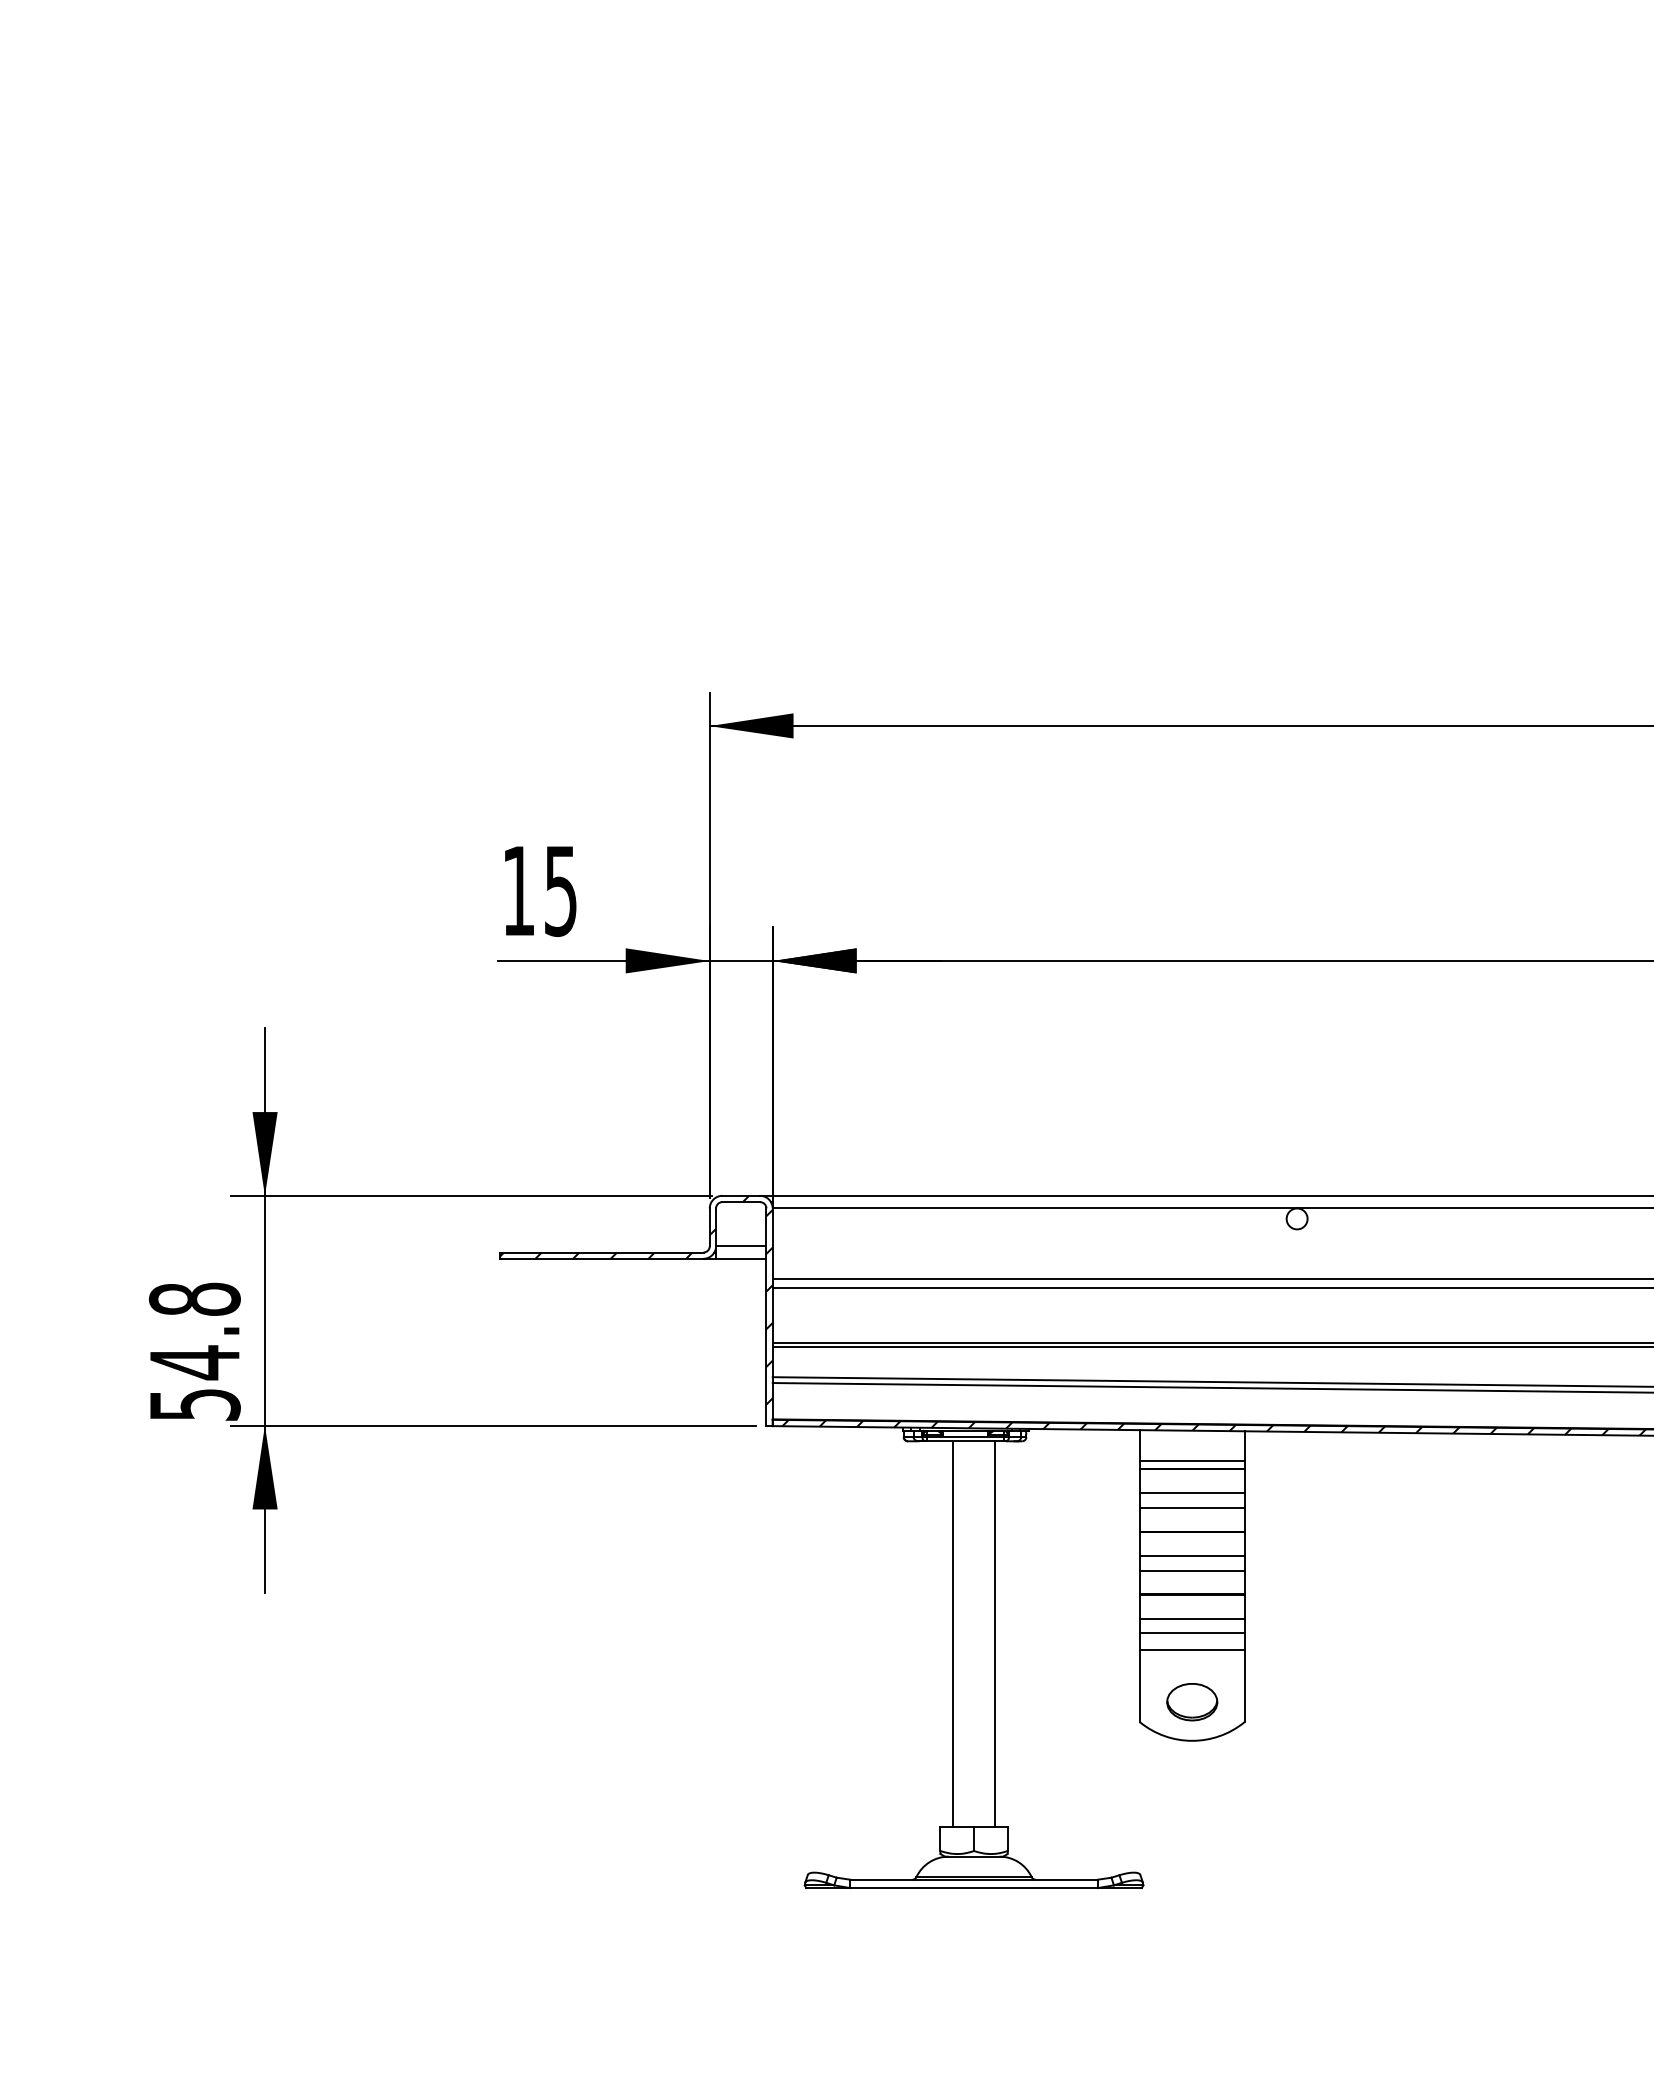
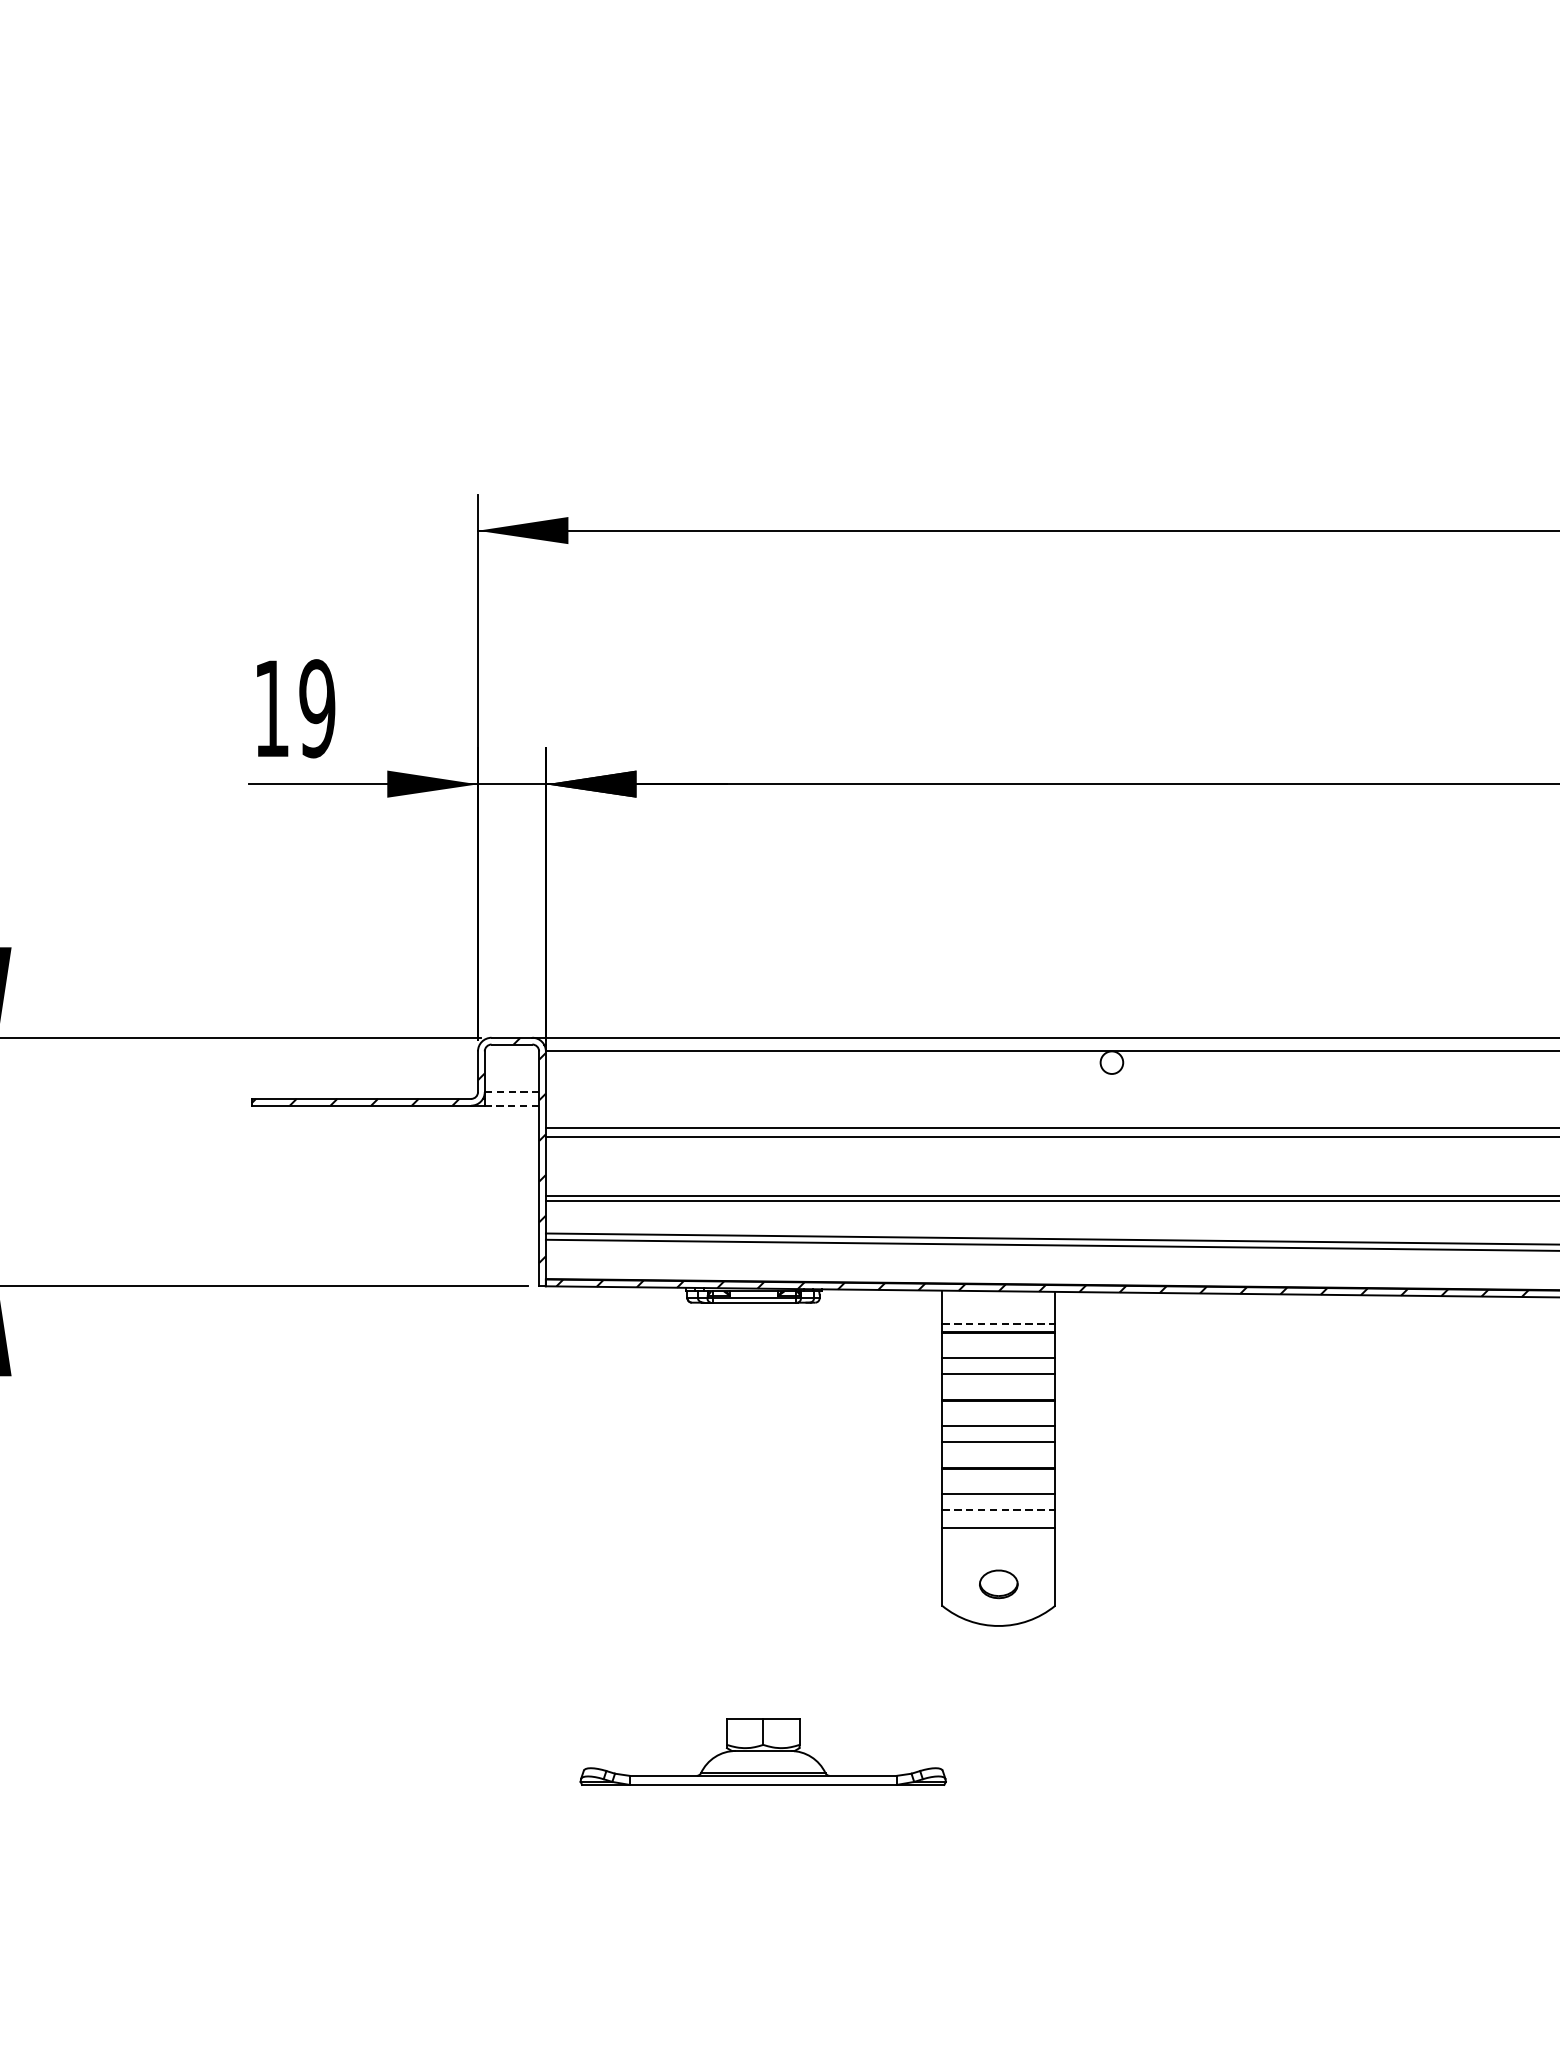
text: (560, 890) -> (316, 708), 15 -> 19
line: (741, 1246) -> (512, 1092), solid -> dashed
line: (740, 1258) -> (511, 1105), solid -> dashed
line: (1192, 1461) -> (999, 1324), solid -> dashed
line: (1192, 1633) -> (999, 1510), solid -> dashed
line: (953, 1634) -> (741, 1511), removed
line: (995, 1634) -> (786, 1511), removed
part: (1192, 1702) -> (999, 1584), size x0.7

